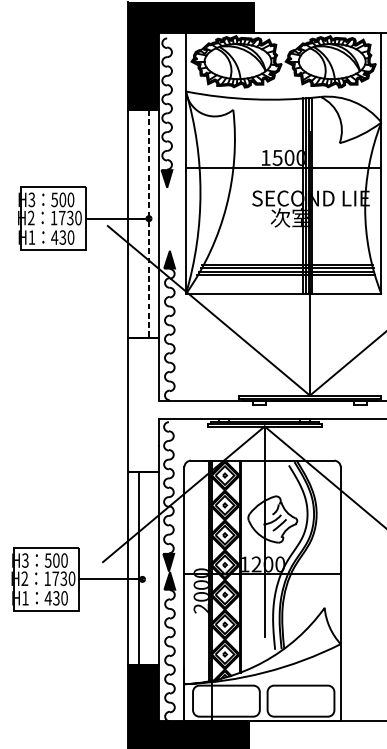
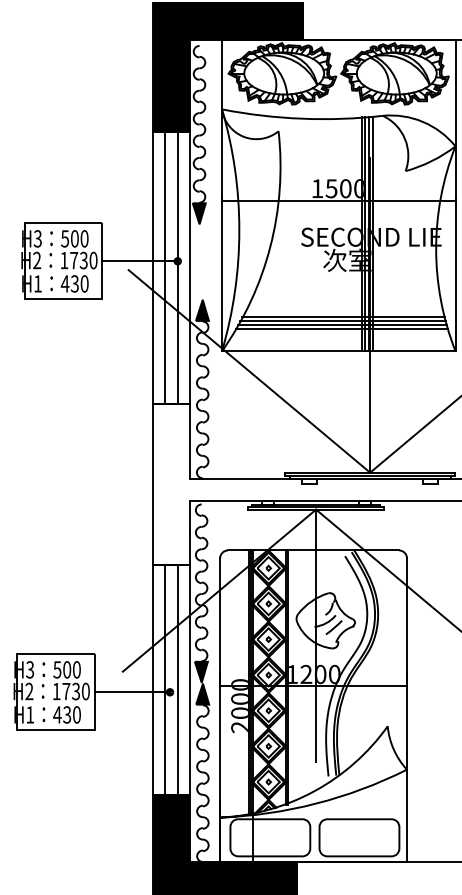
line: (138, 223) -> (165, 267), added
line: (148, 224) -> (177, 268), dashed -> solid
line: (148, 568) -> (177, 679), added

